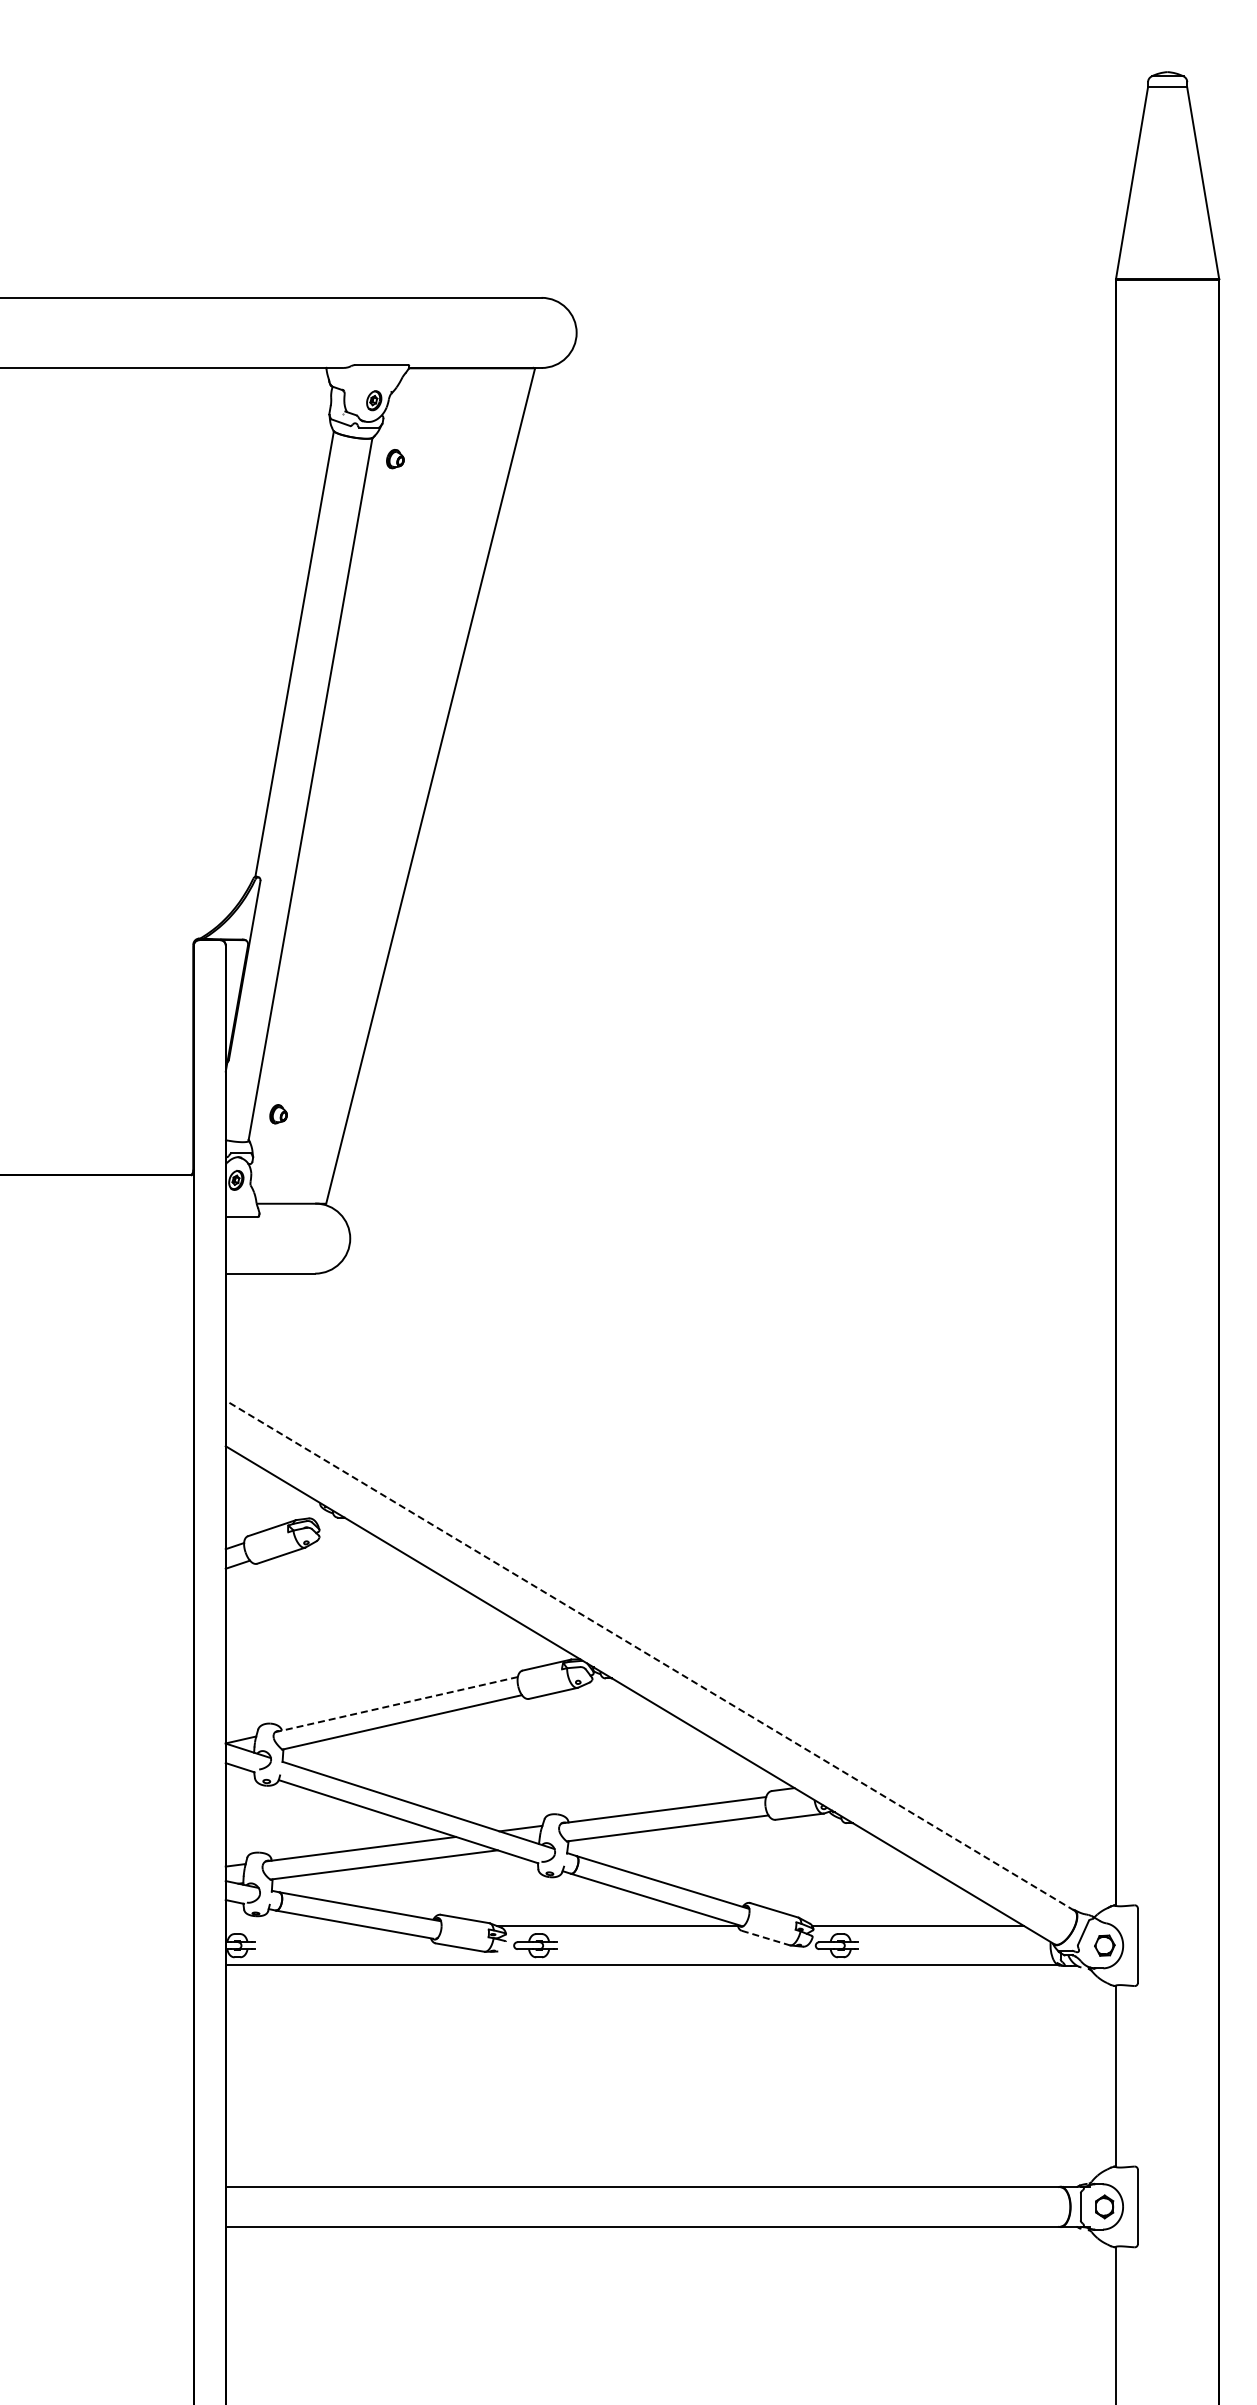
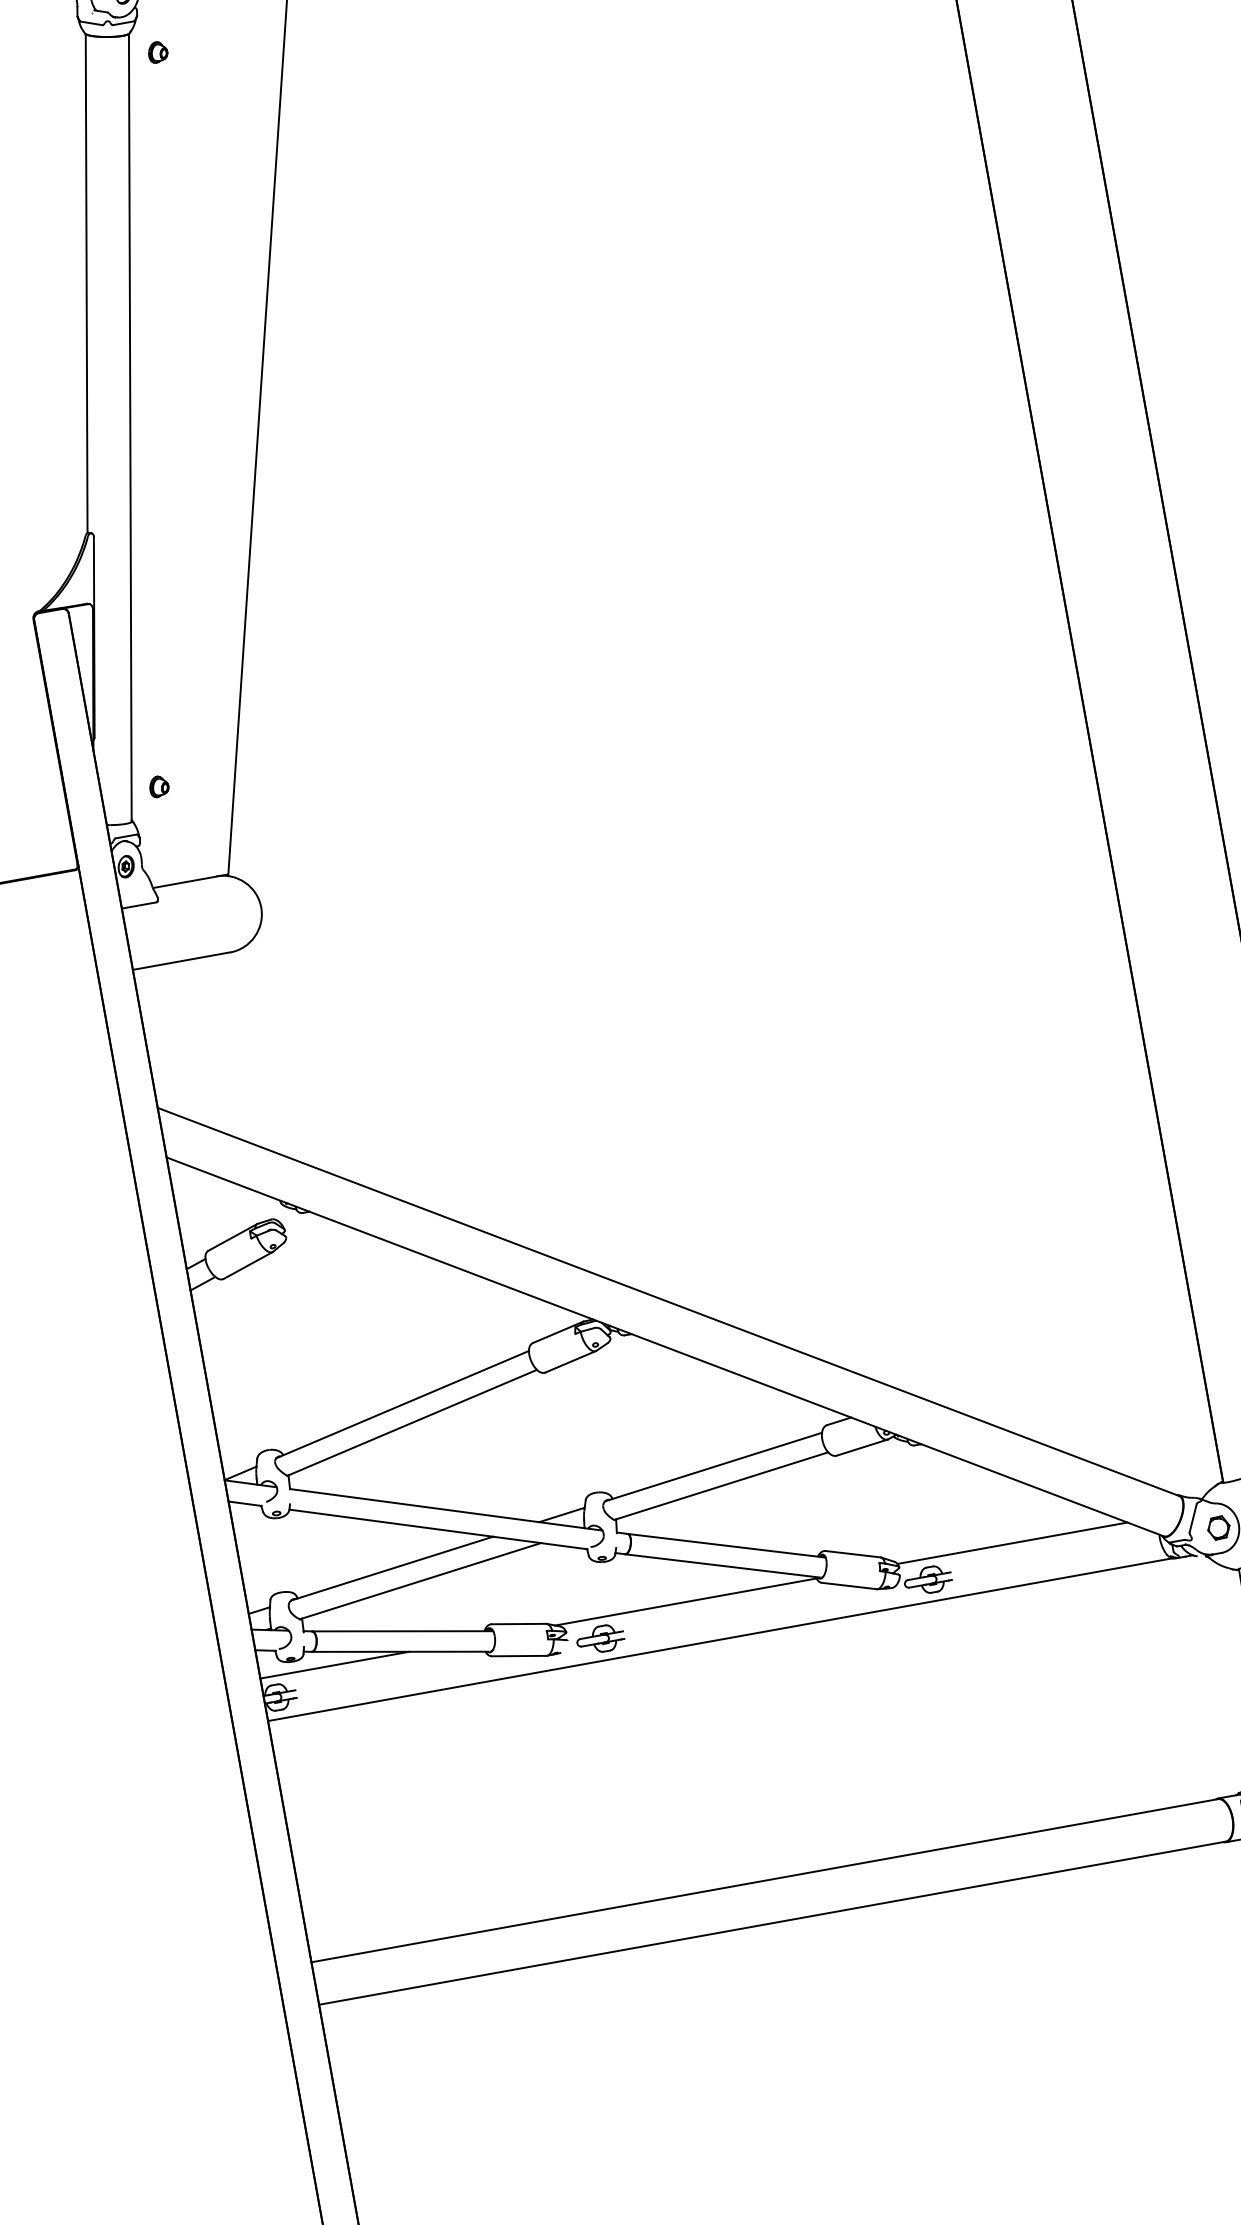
line: (649, 1655) -> (667, 1301), dashed -> solid
line: (396, 1704) -> (402, 1404), dashed -> solid
line: (293, 1926) -> (334, 1665), added
line: (766, 1938) -> (850, 1586), dashed -> solid

